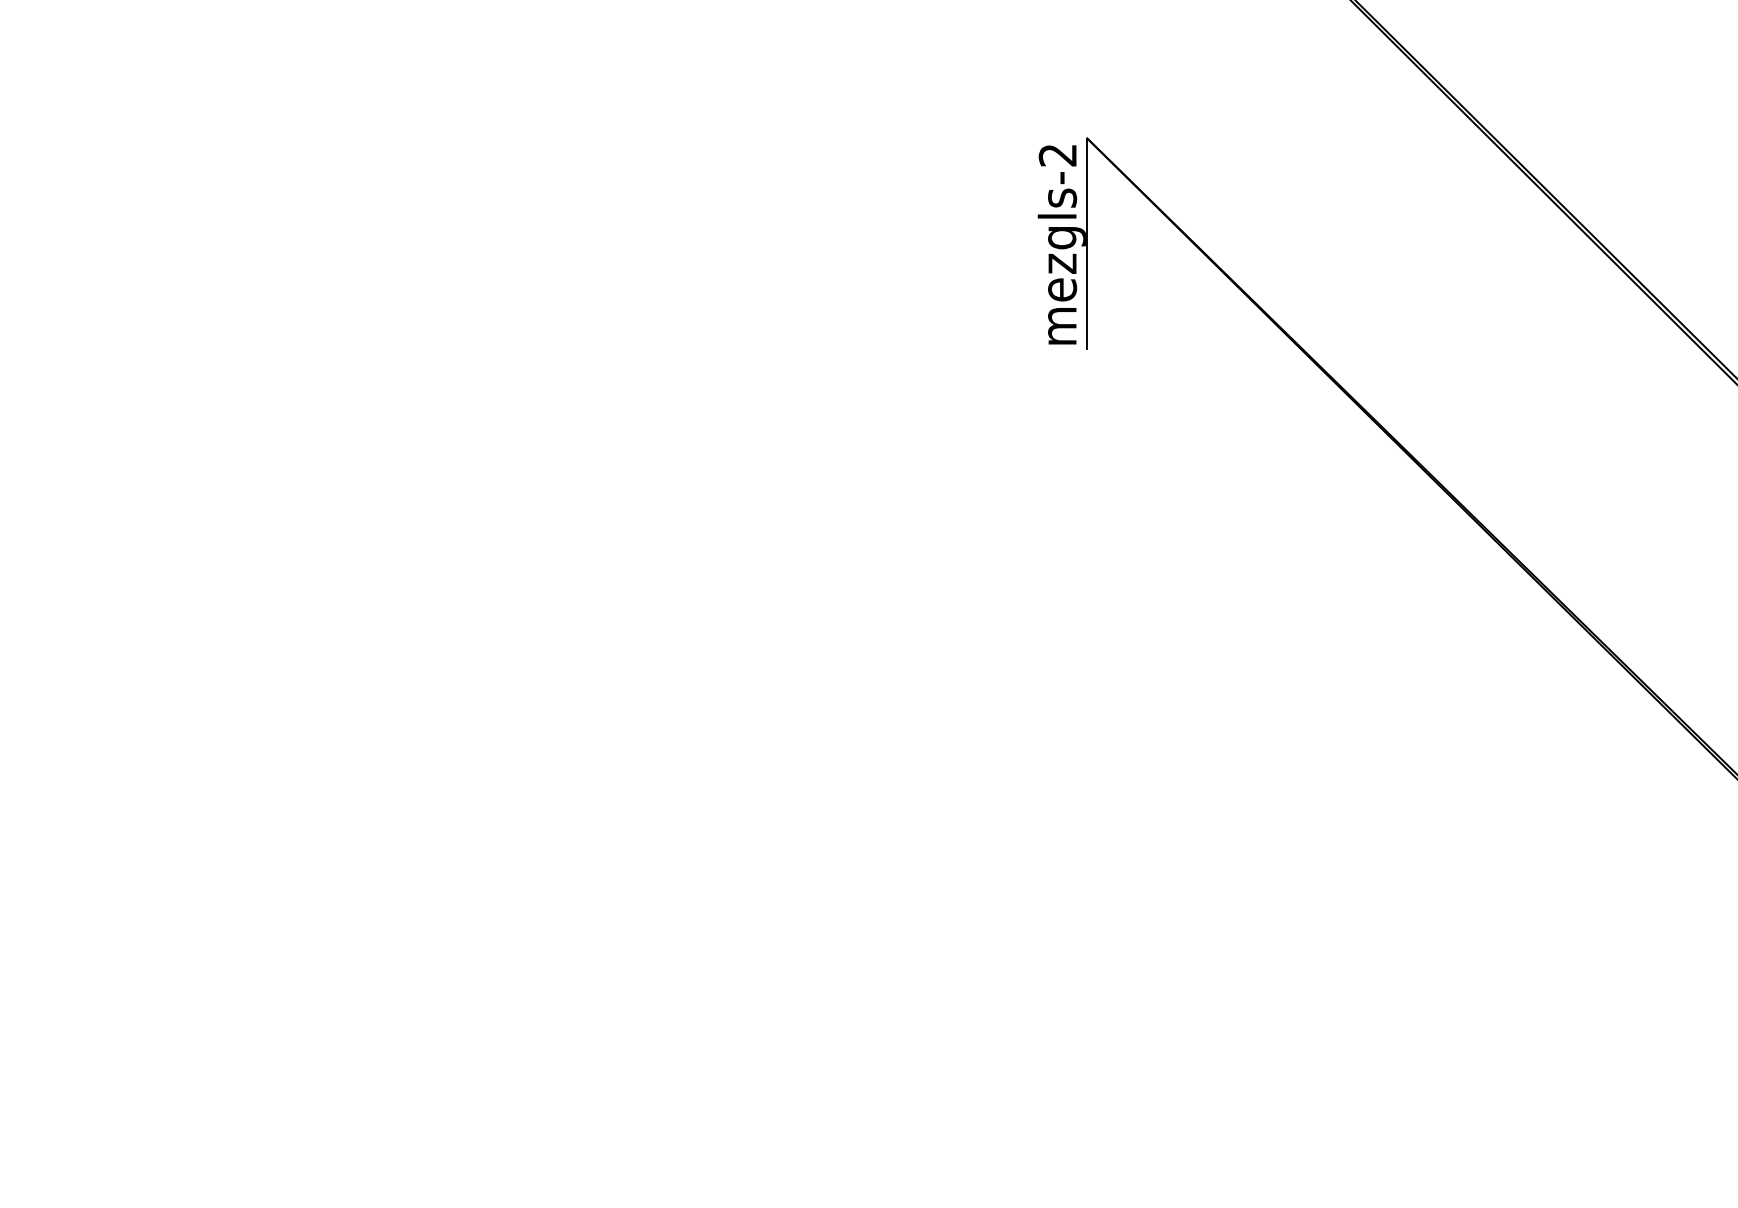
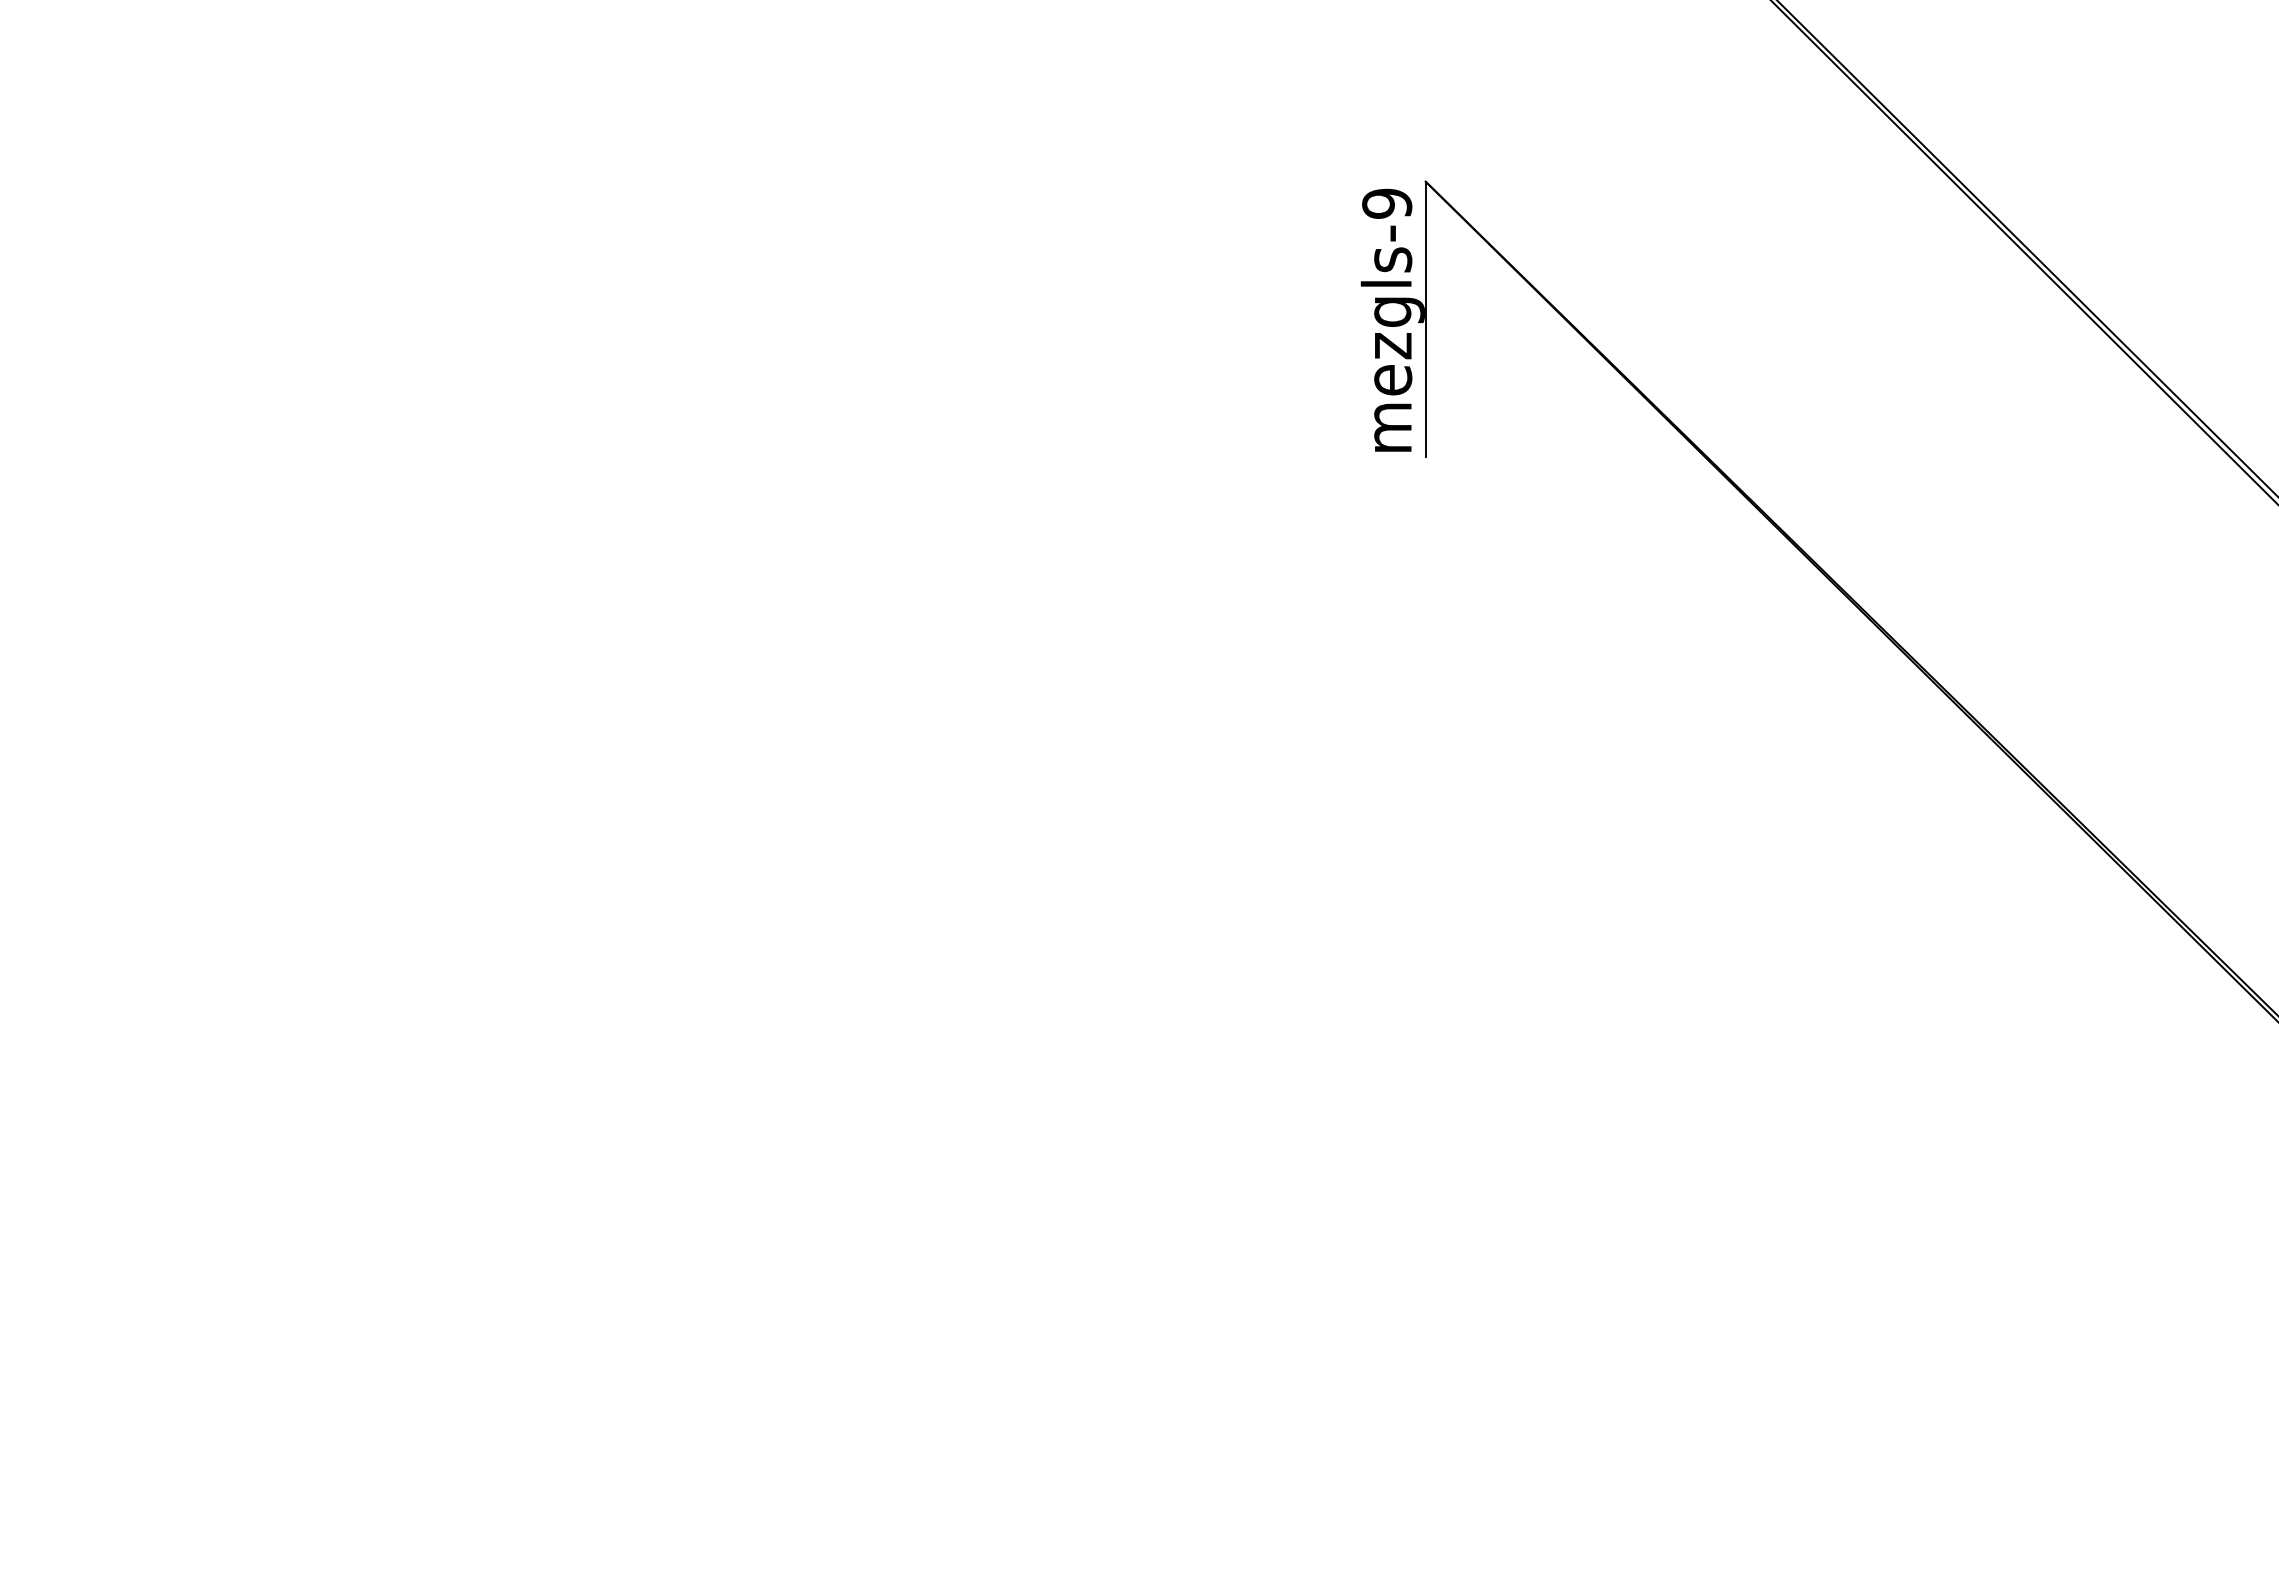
text: (1058, 155) -> (1387, 203), mezgls-2 -> mezgls-9

